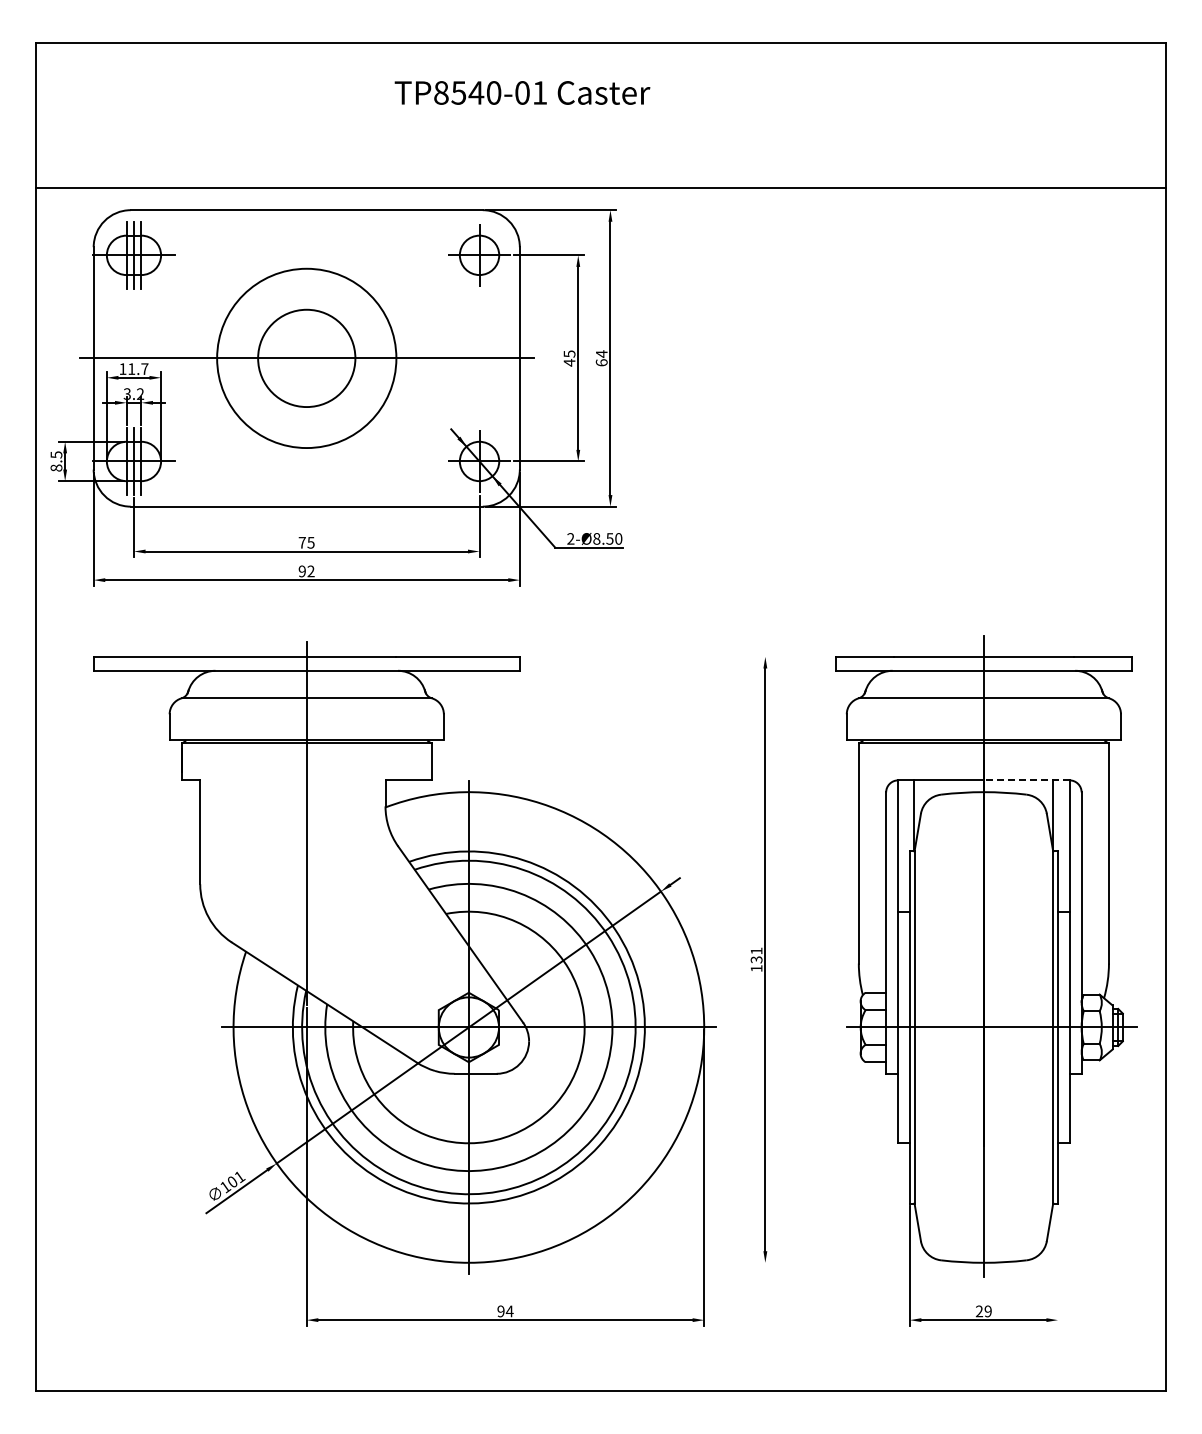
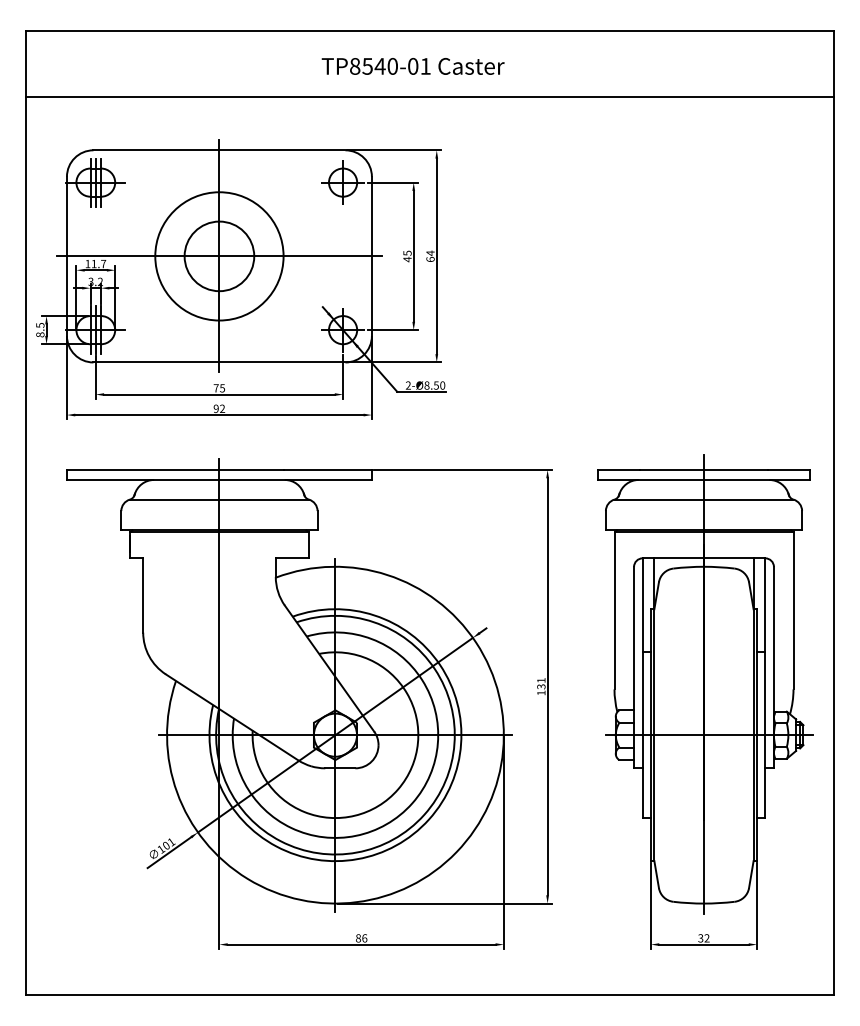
text: (522, 92) -> (413, 66), moved
line: (600, 187) -> (429, 96), moved
line: (306, 358) -> (219, 256), added
line: (646, 656) -> (462, 469), added
line: (1026, 780) -> (734, 558), dashed -> solid
line: (621, 1262) -> (444, 903), added
line: (1058, 1265) -> (757, 905), added
text: (505, 1311) -> (361, 938), 94 -> 86
text: (983, 1311) -> (703, 938), 29 -> 32

